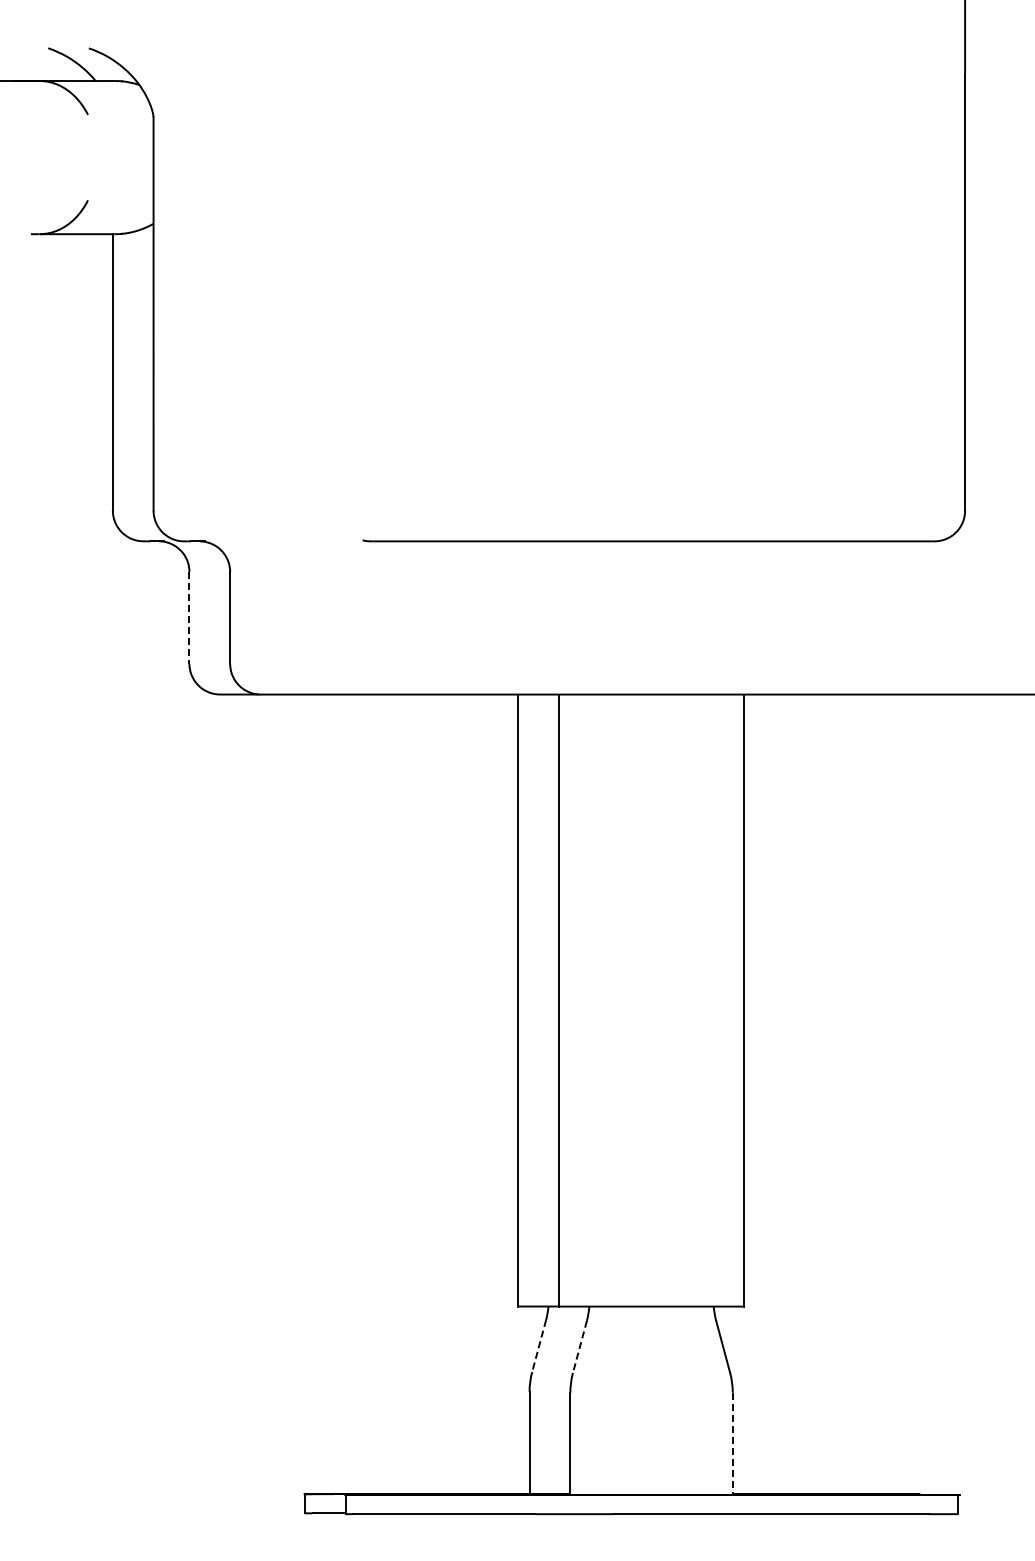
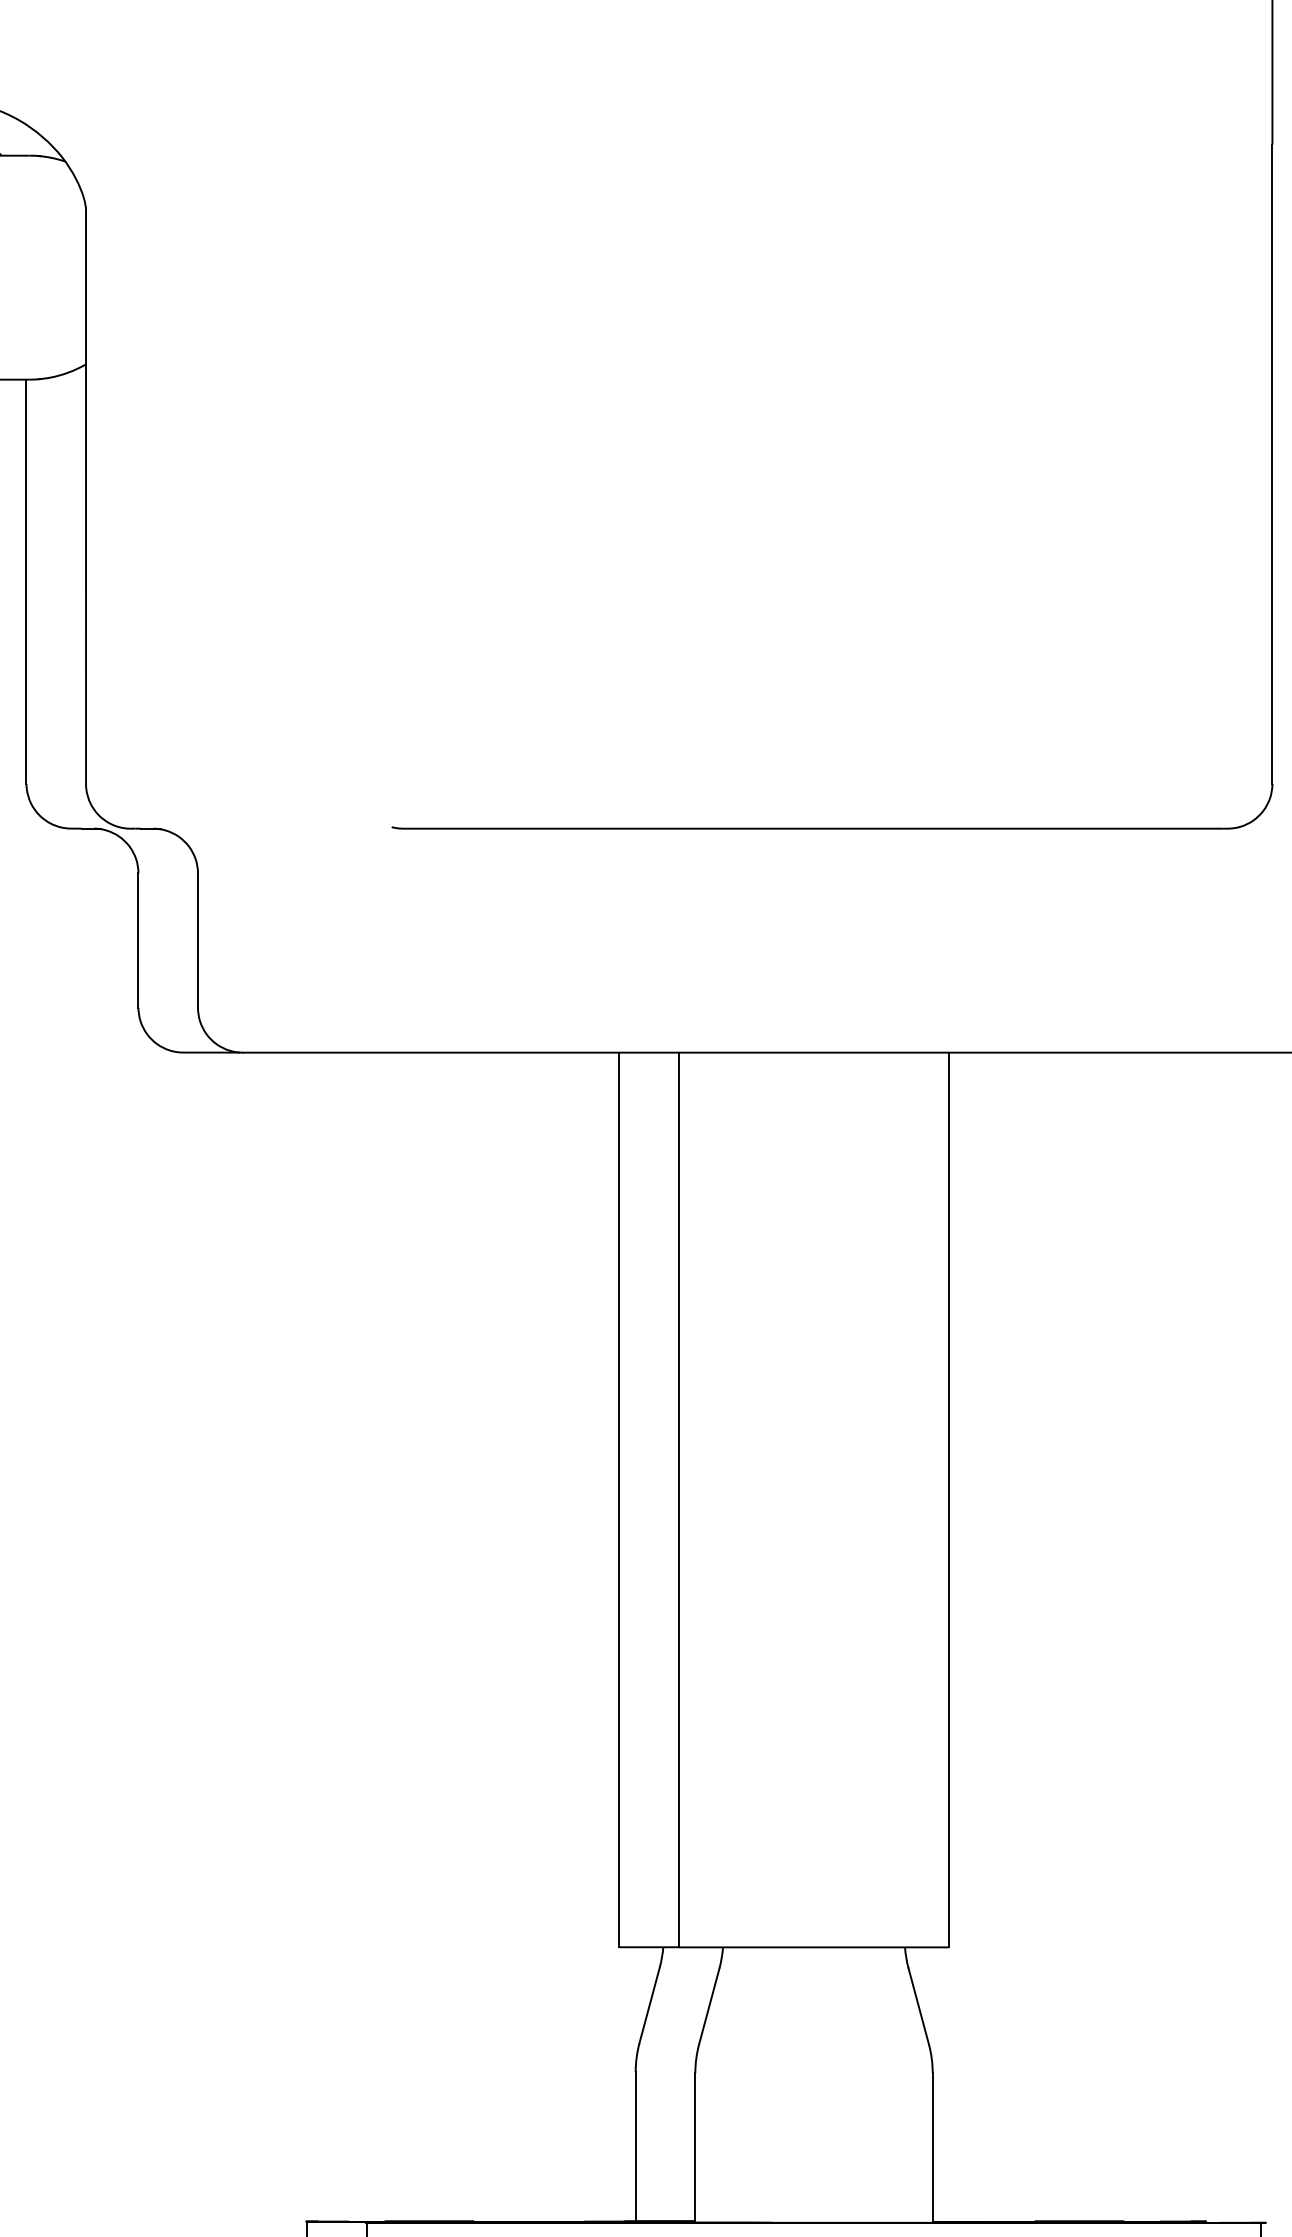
line: (189, 617) -> (138, 939), dashed -> solid
line: (539, 1346) -> (650, 2005), dashed -> solid
line: (579, 1346) -> (708, 2005), dashed -> solid
line: (732, 1444) -> (932, 2148), dashed -> solid

